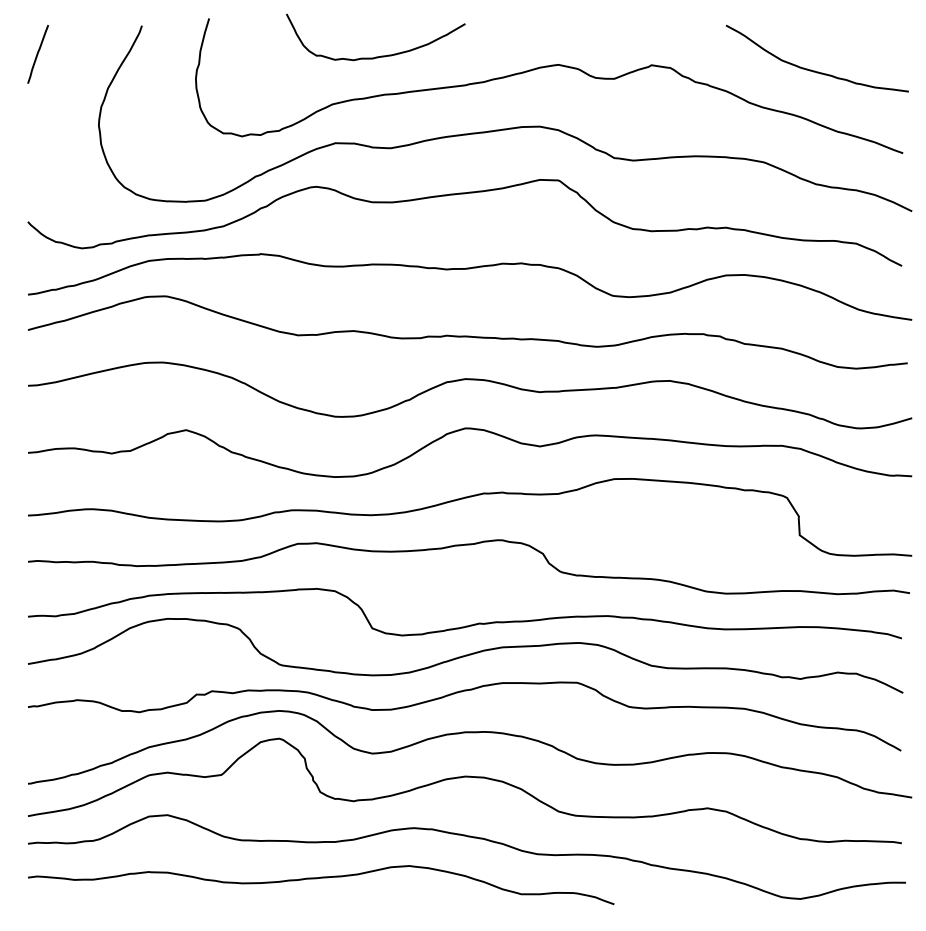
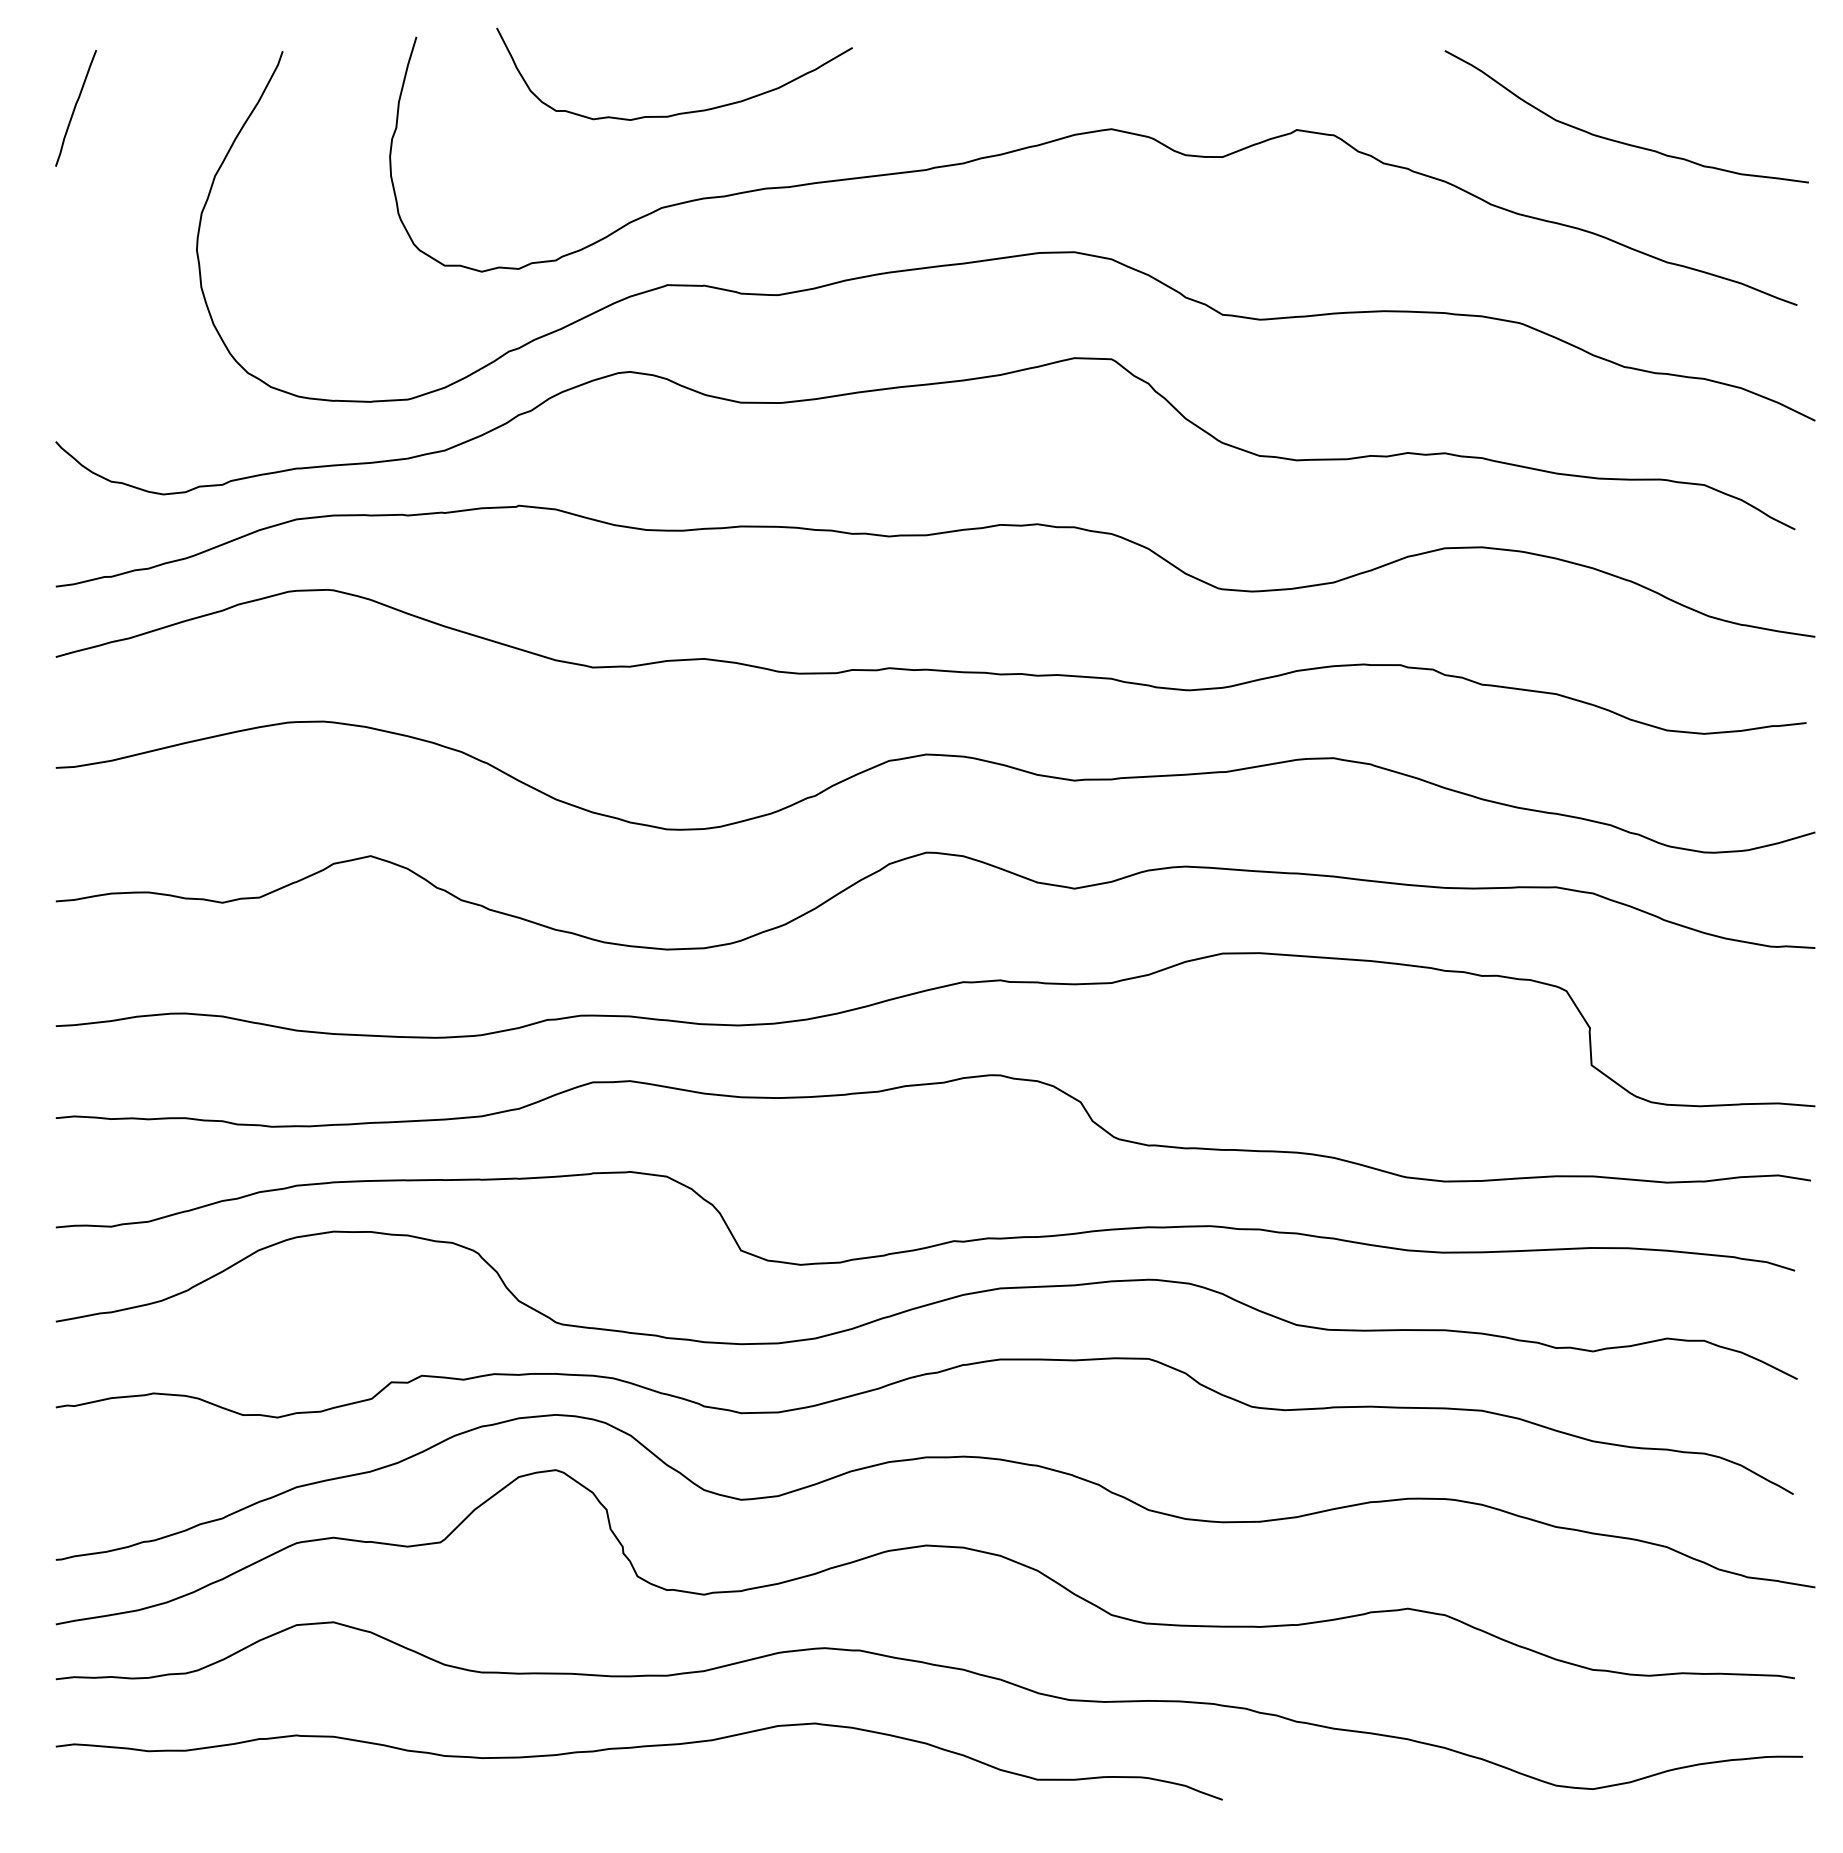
curve: (381, 55) -> (685, 110), moved

